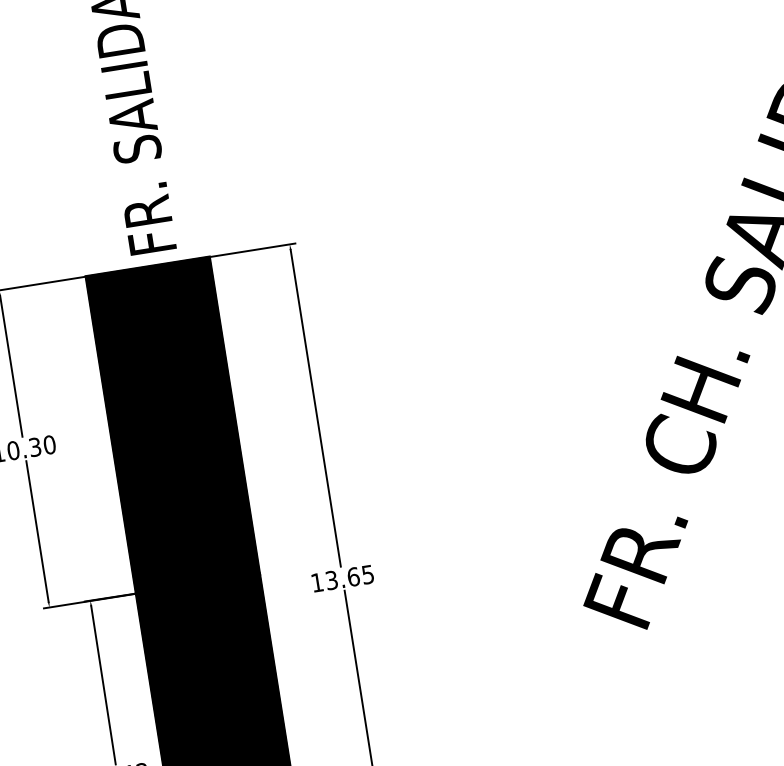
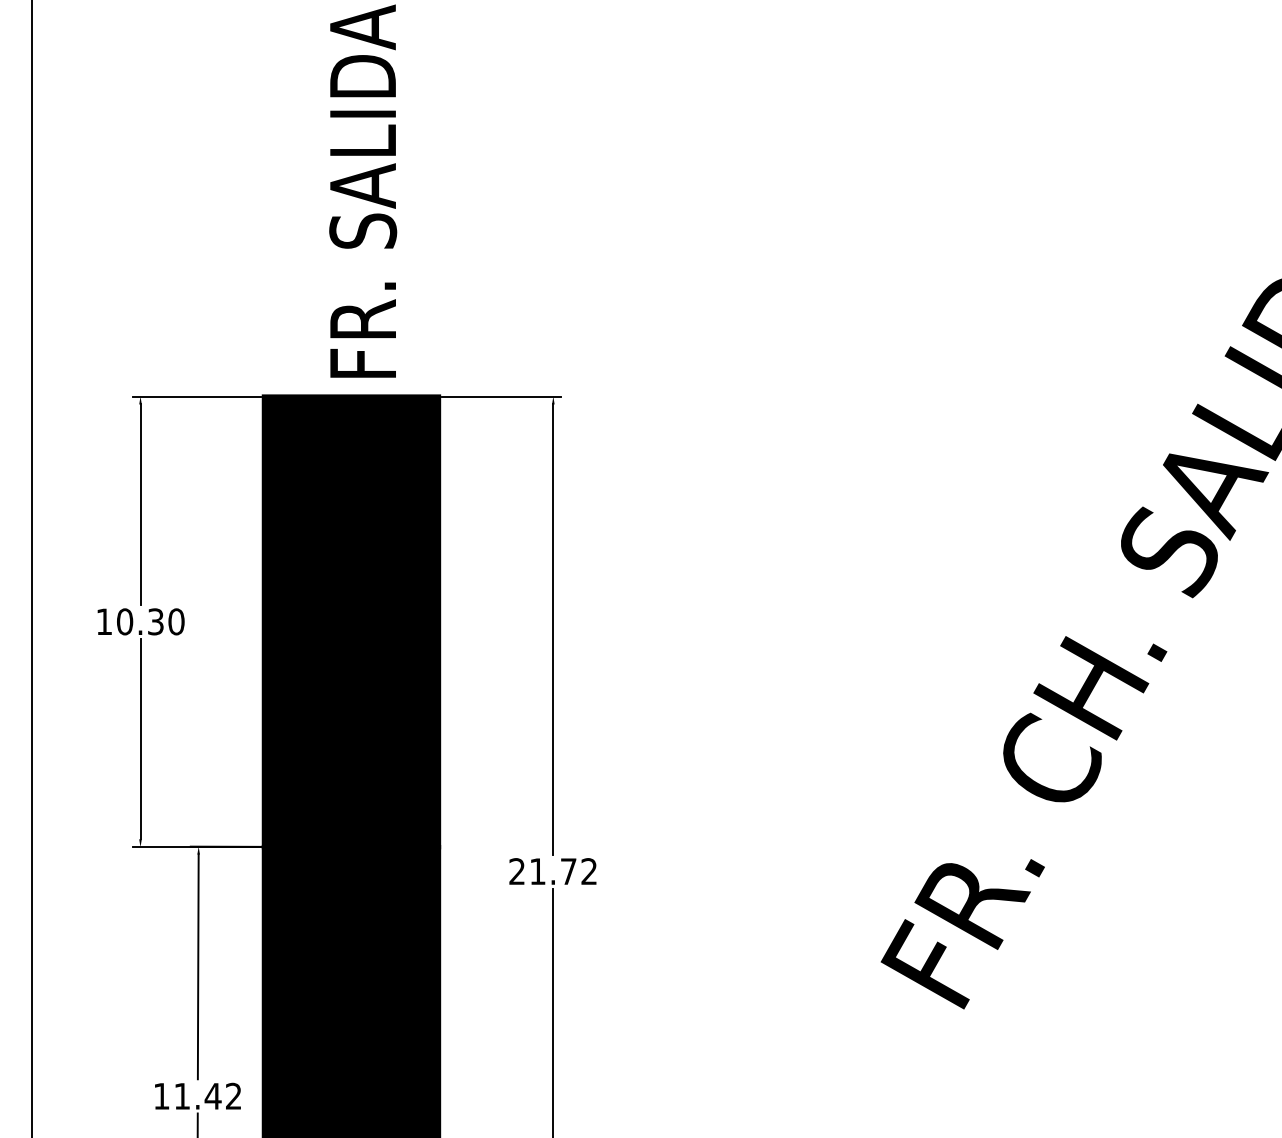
text: (342, 578) -> (552, 871), 13.65 -> 21.72

